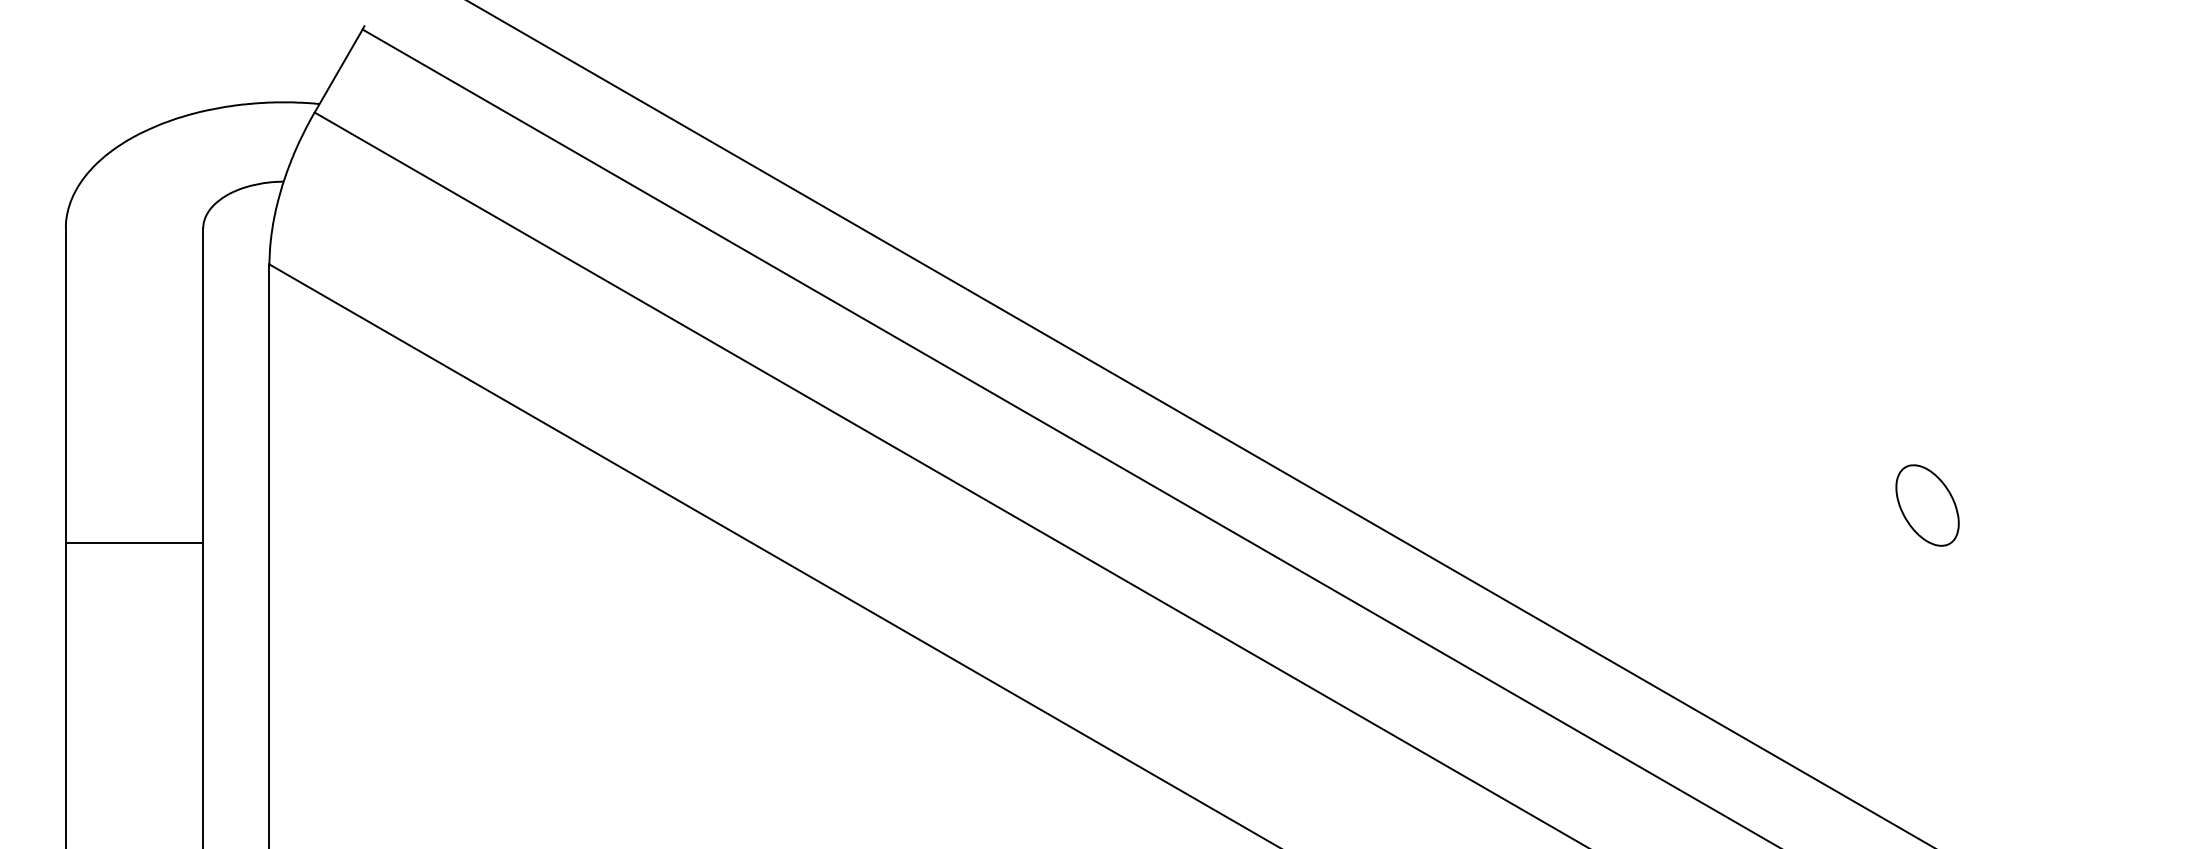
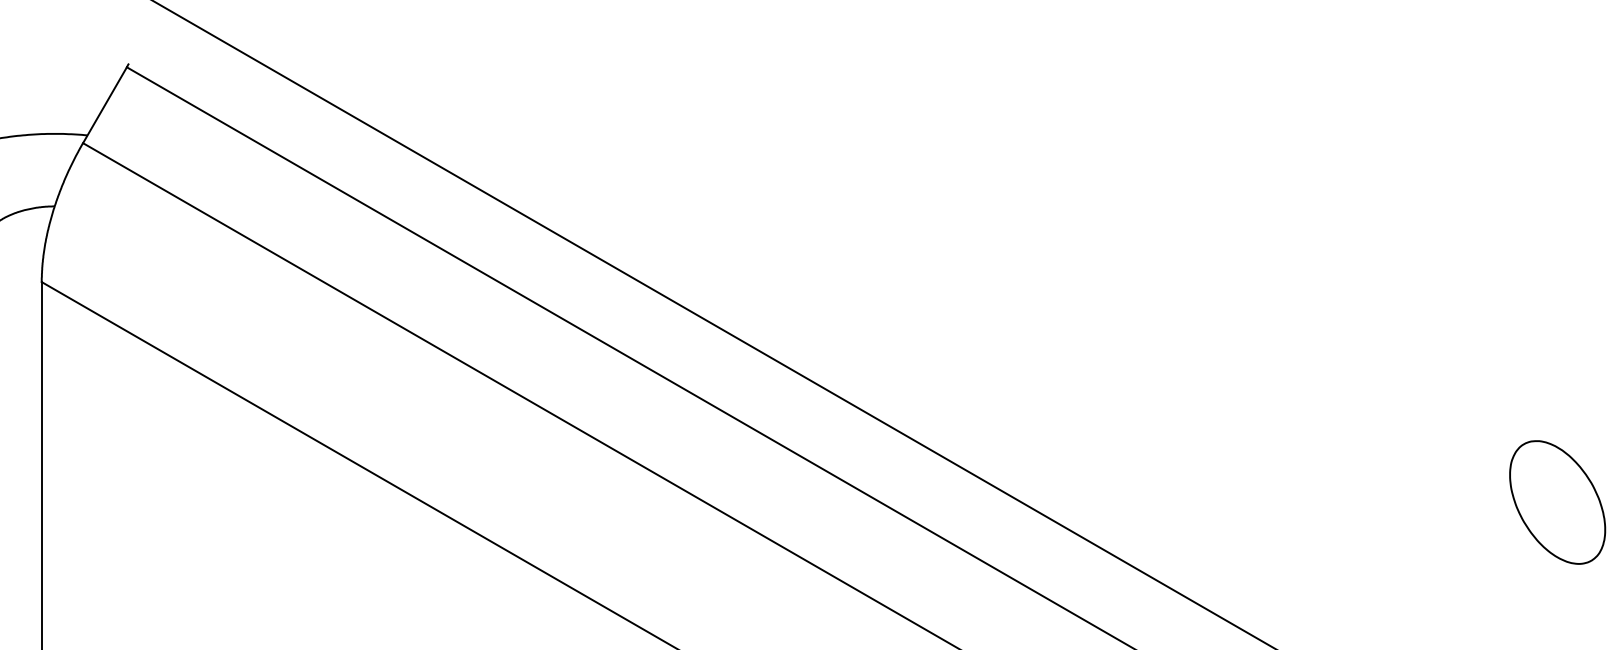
part: (1927, 505) -> (1557, 502), size x1.67

